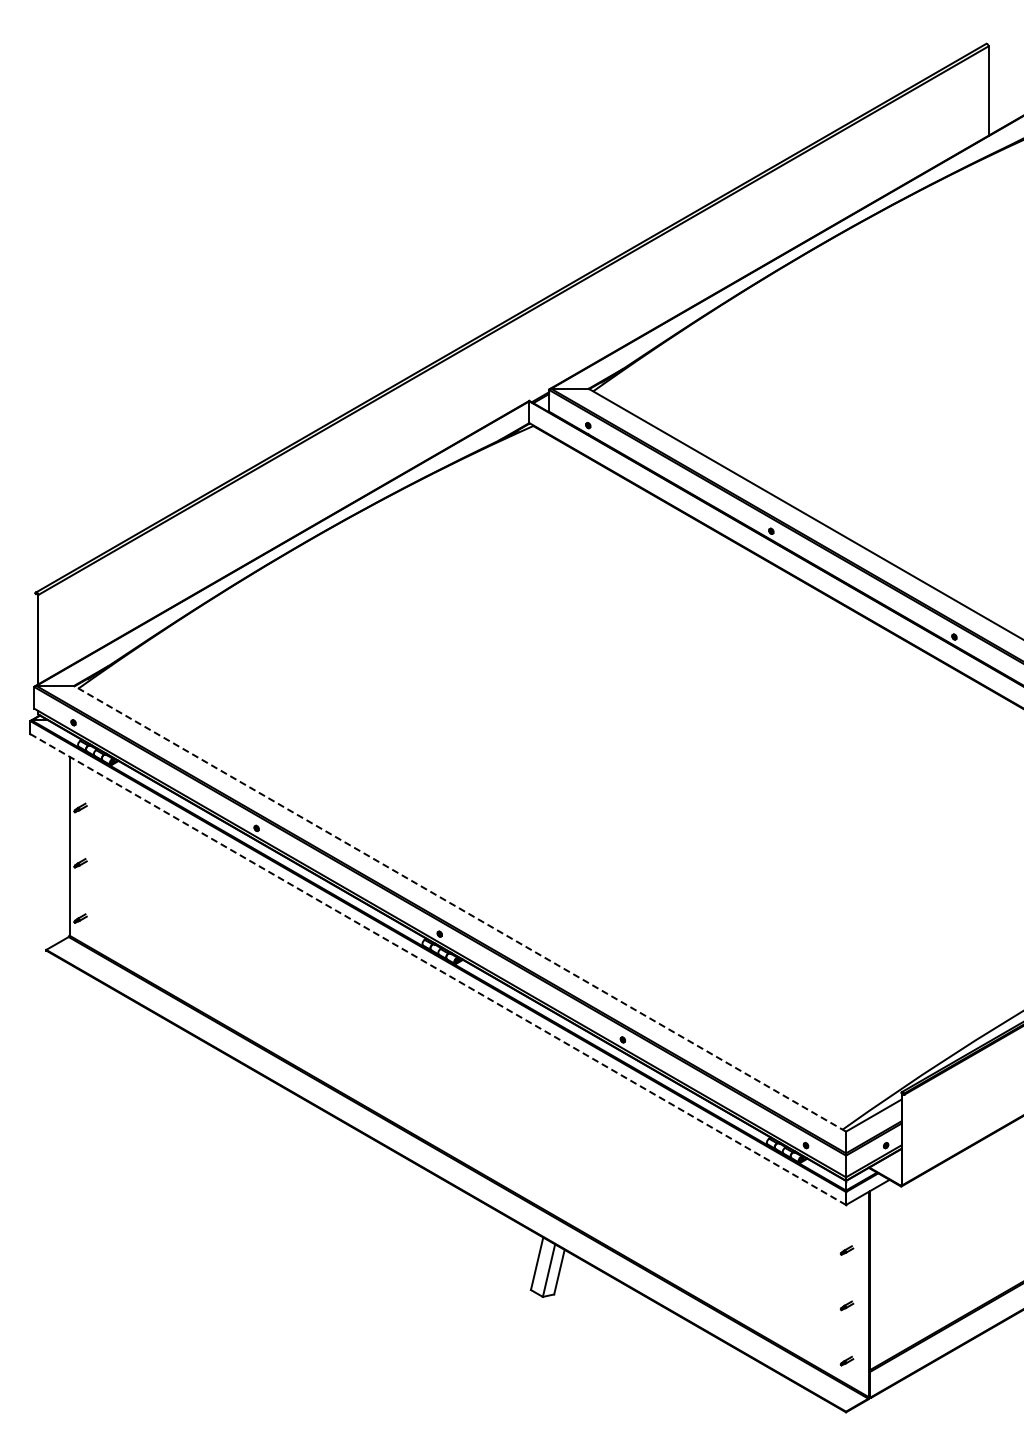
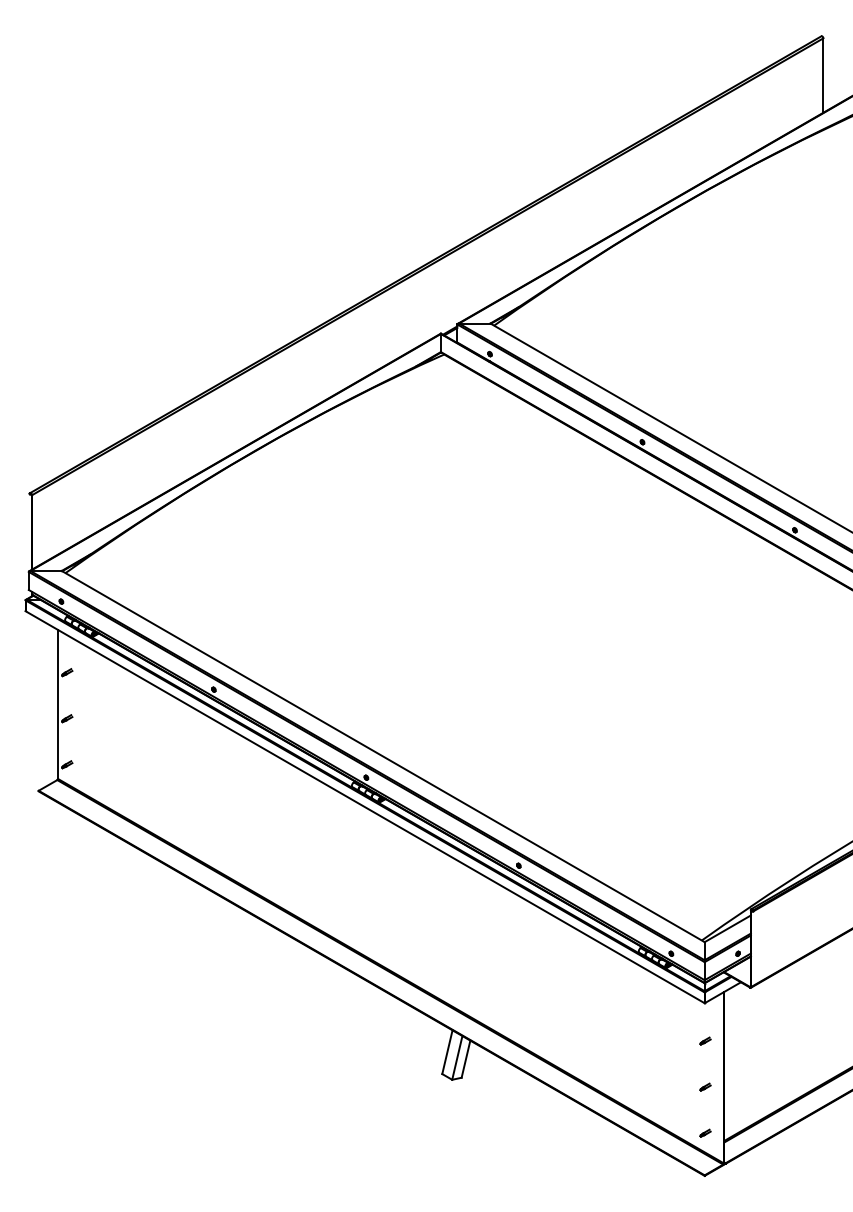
line: (460, 908) -> (383, 756), dashed -> solid
line: (438, 969) -> (365, 807), dashed -> solid

